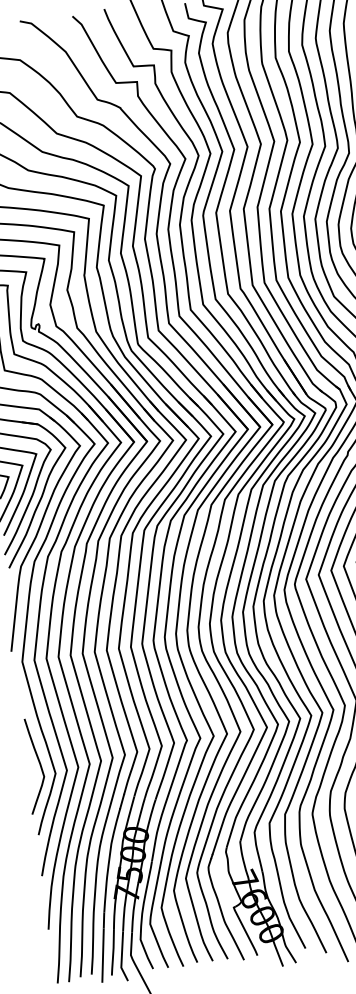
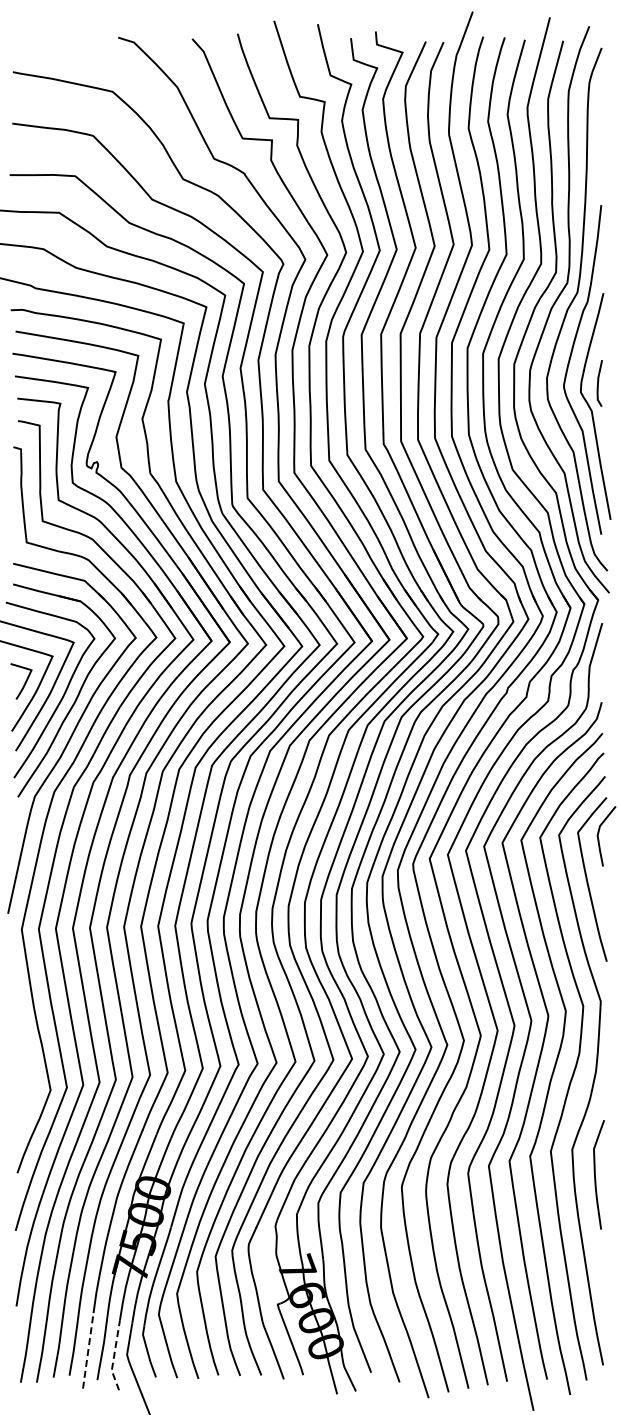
curve: (39, 764) -> (29, 1074), removed
line: (103, 955) -> (88, 1350), solid -> dashed
line: (122, 957) -> (114, 1356), solid -> dashed

